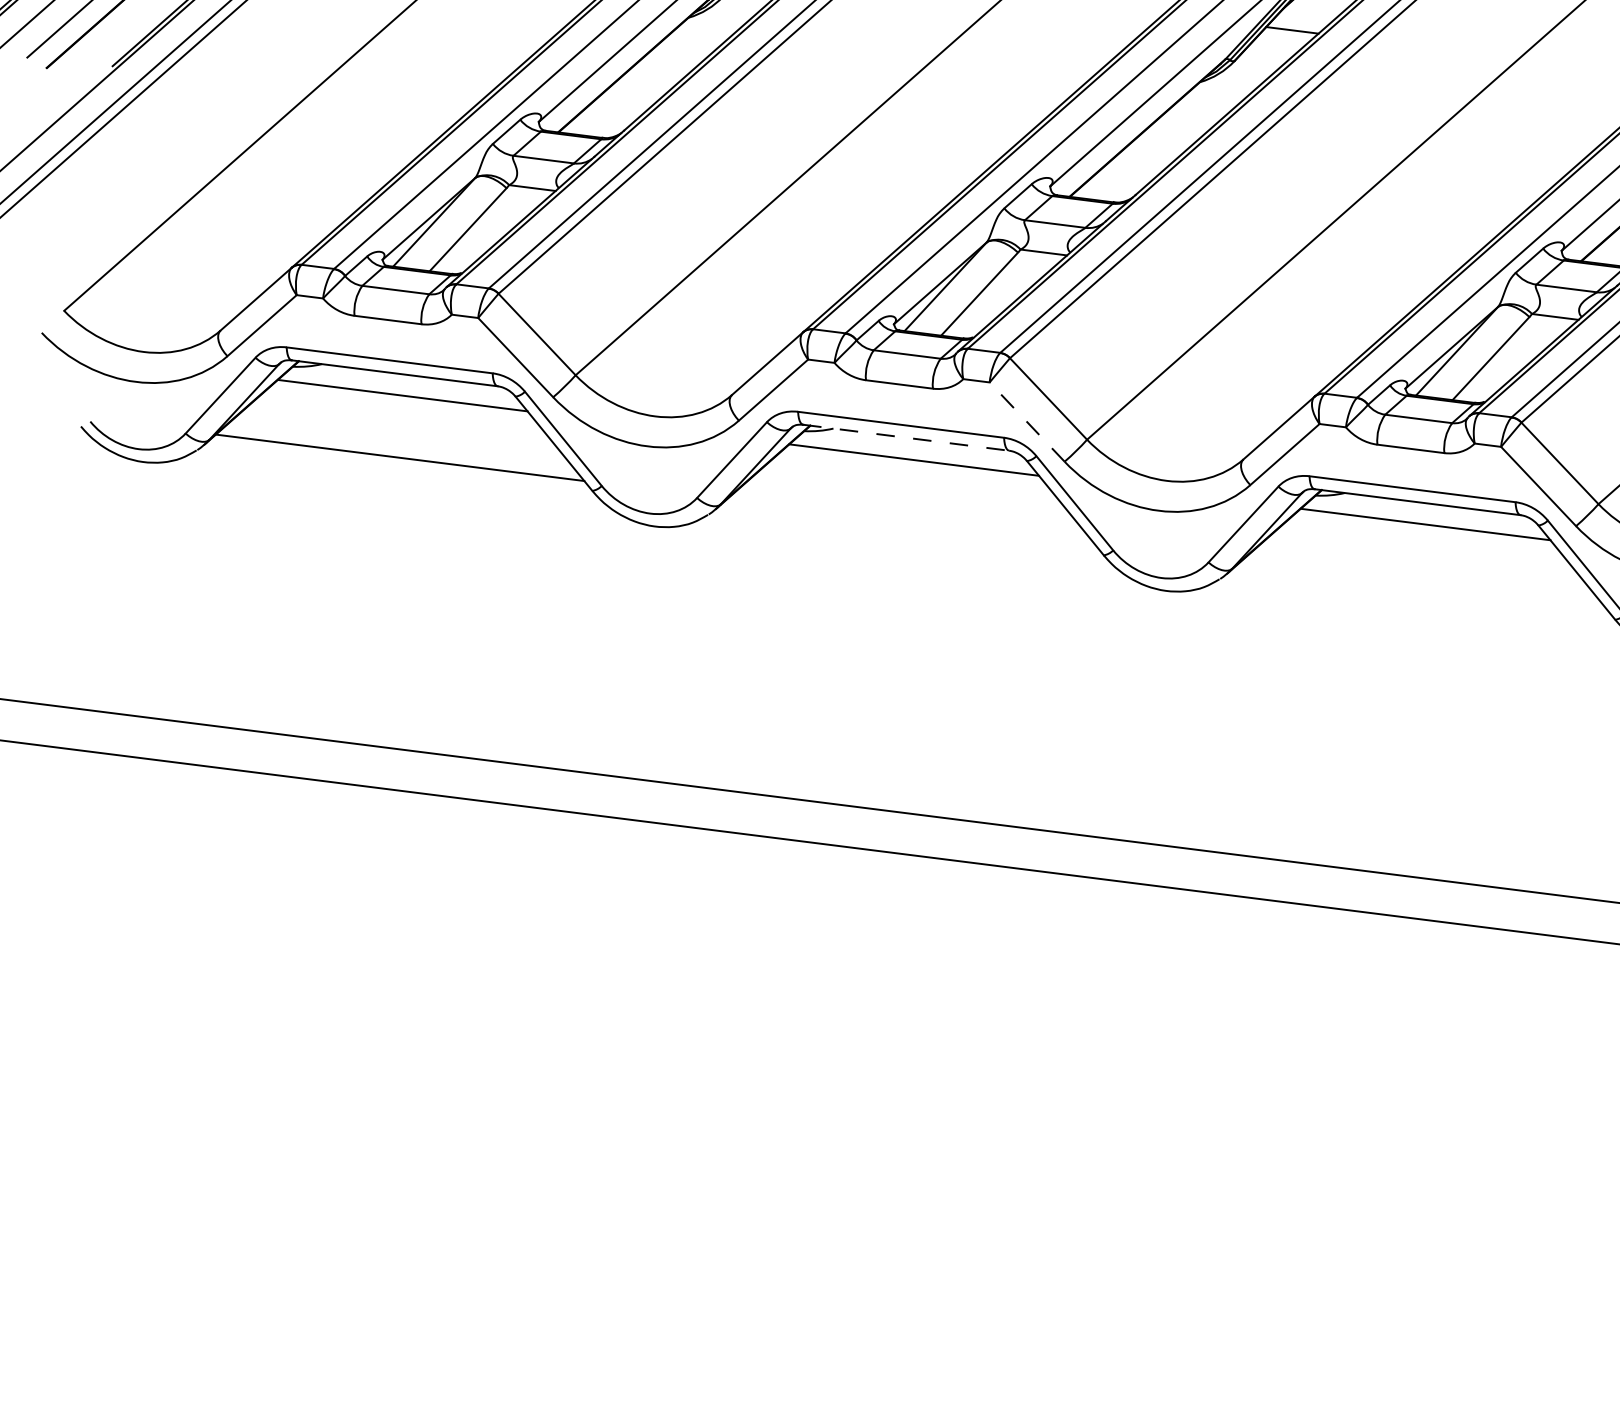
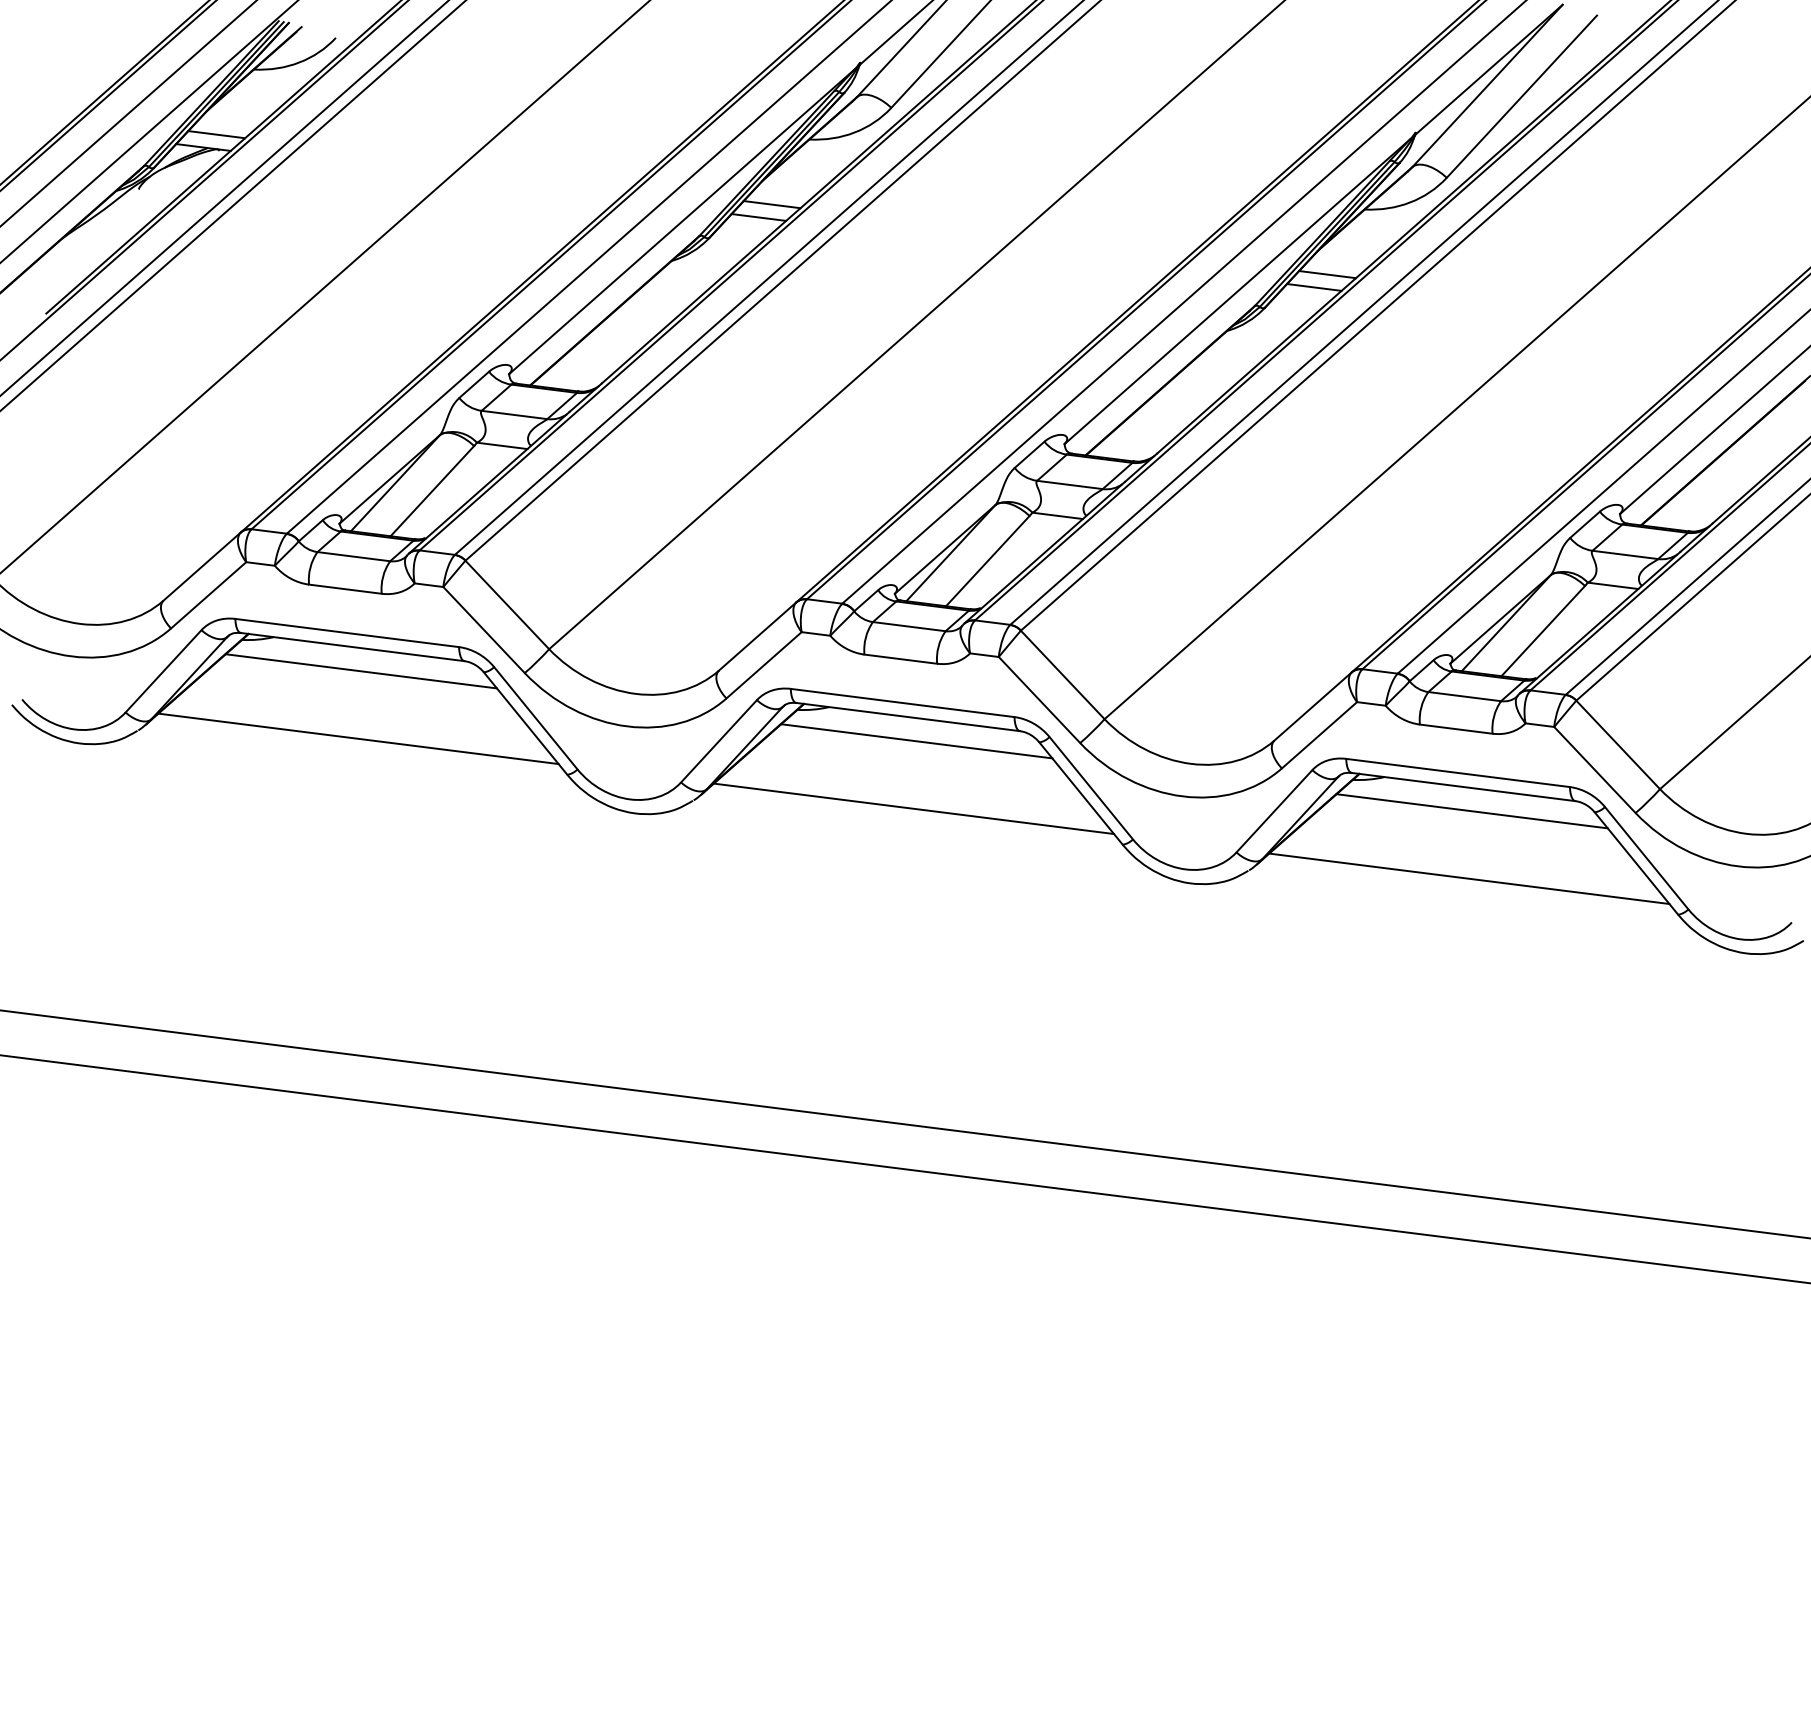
line: (1280, 42) -> (1314, 287), added
line: (1027, 421) -> (1039, 699), dashed -> solid
line: (906, 438) -> (908, 717), dashed -> solid
line: (911, 521) -> (913, 808), added
line: (1423, 586) -> (1469, 878), added

